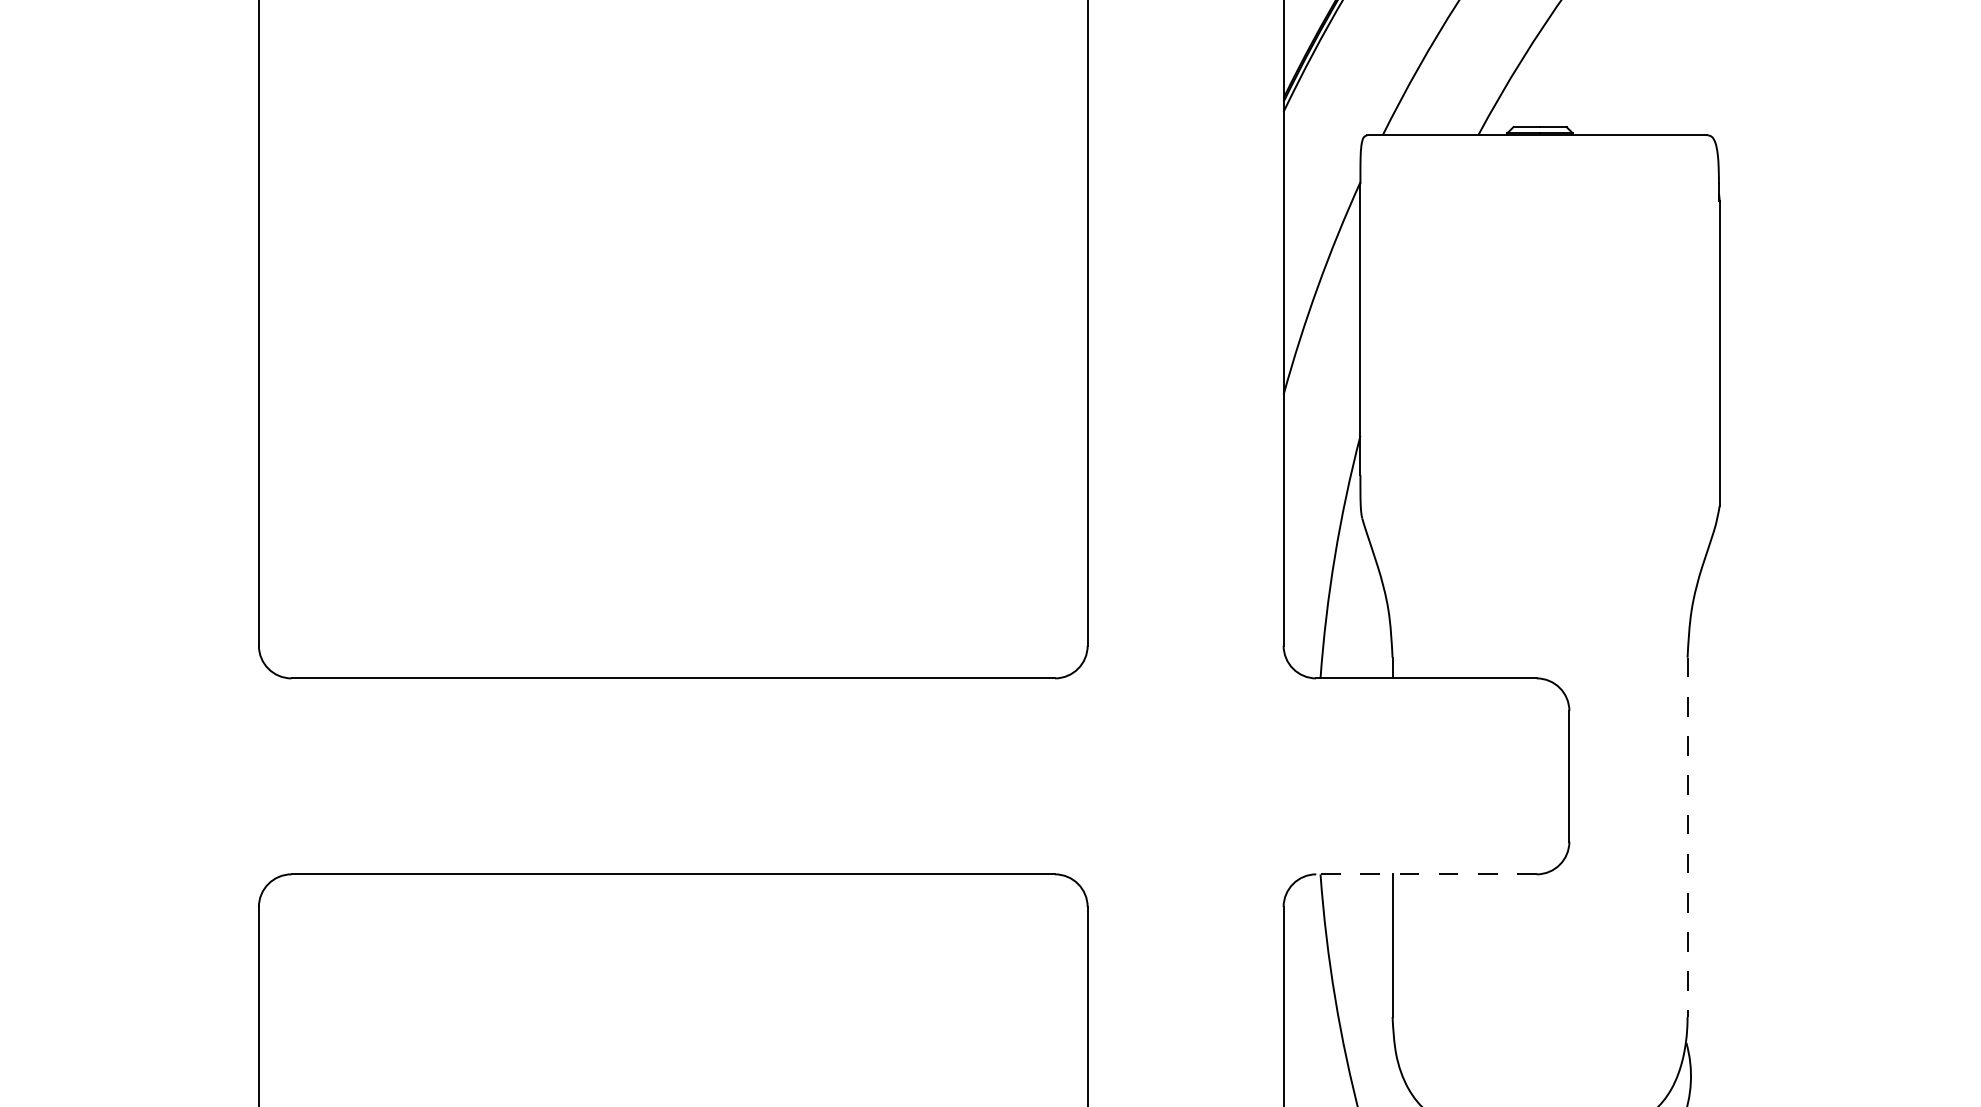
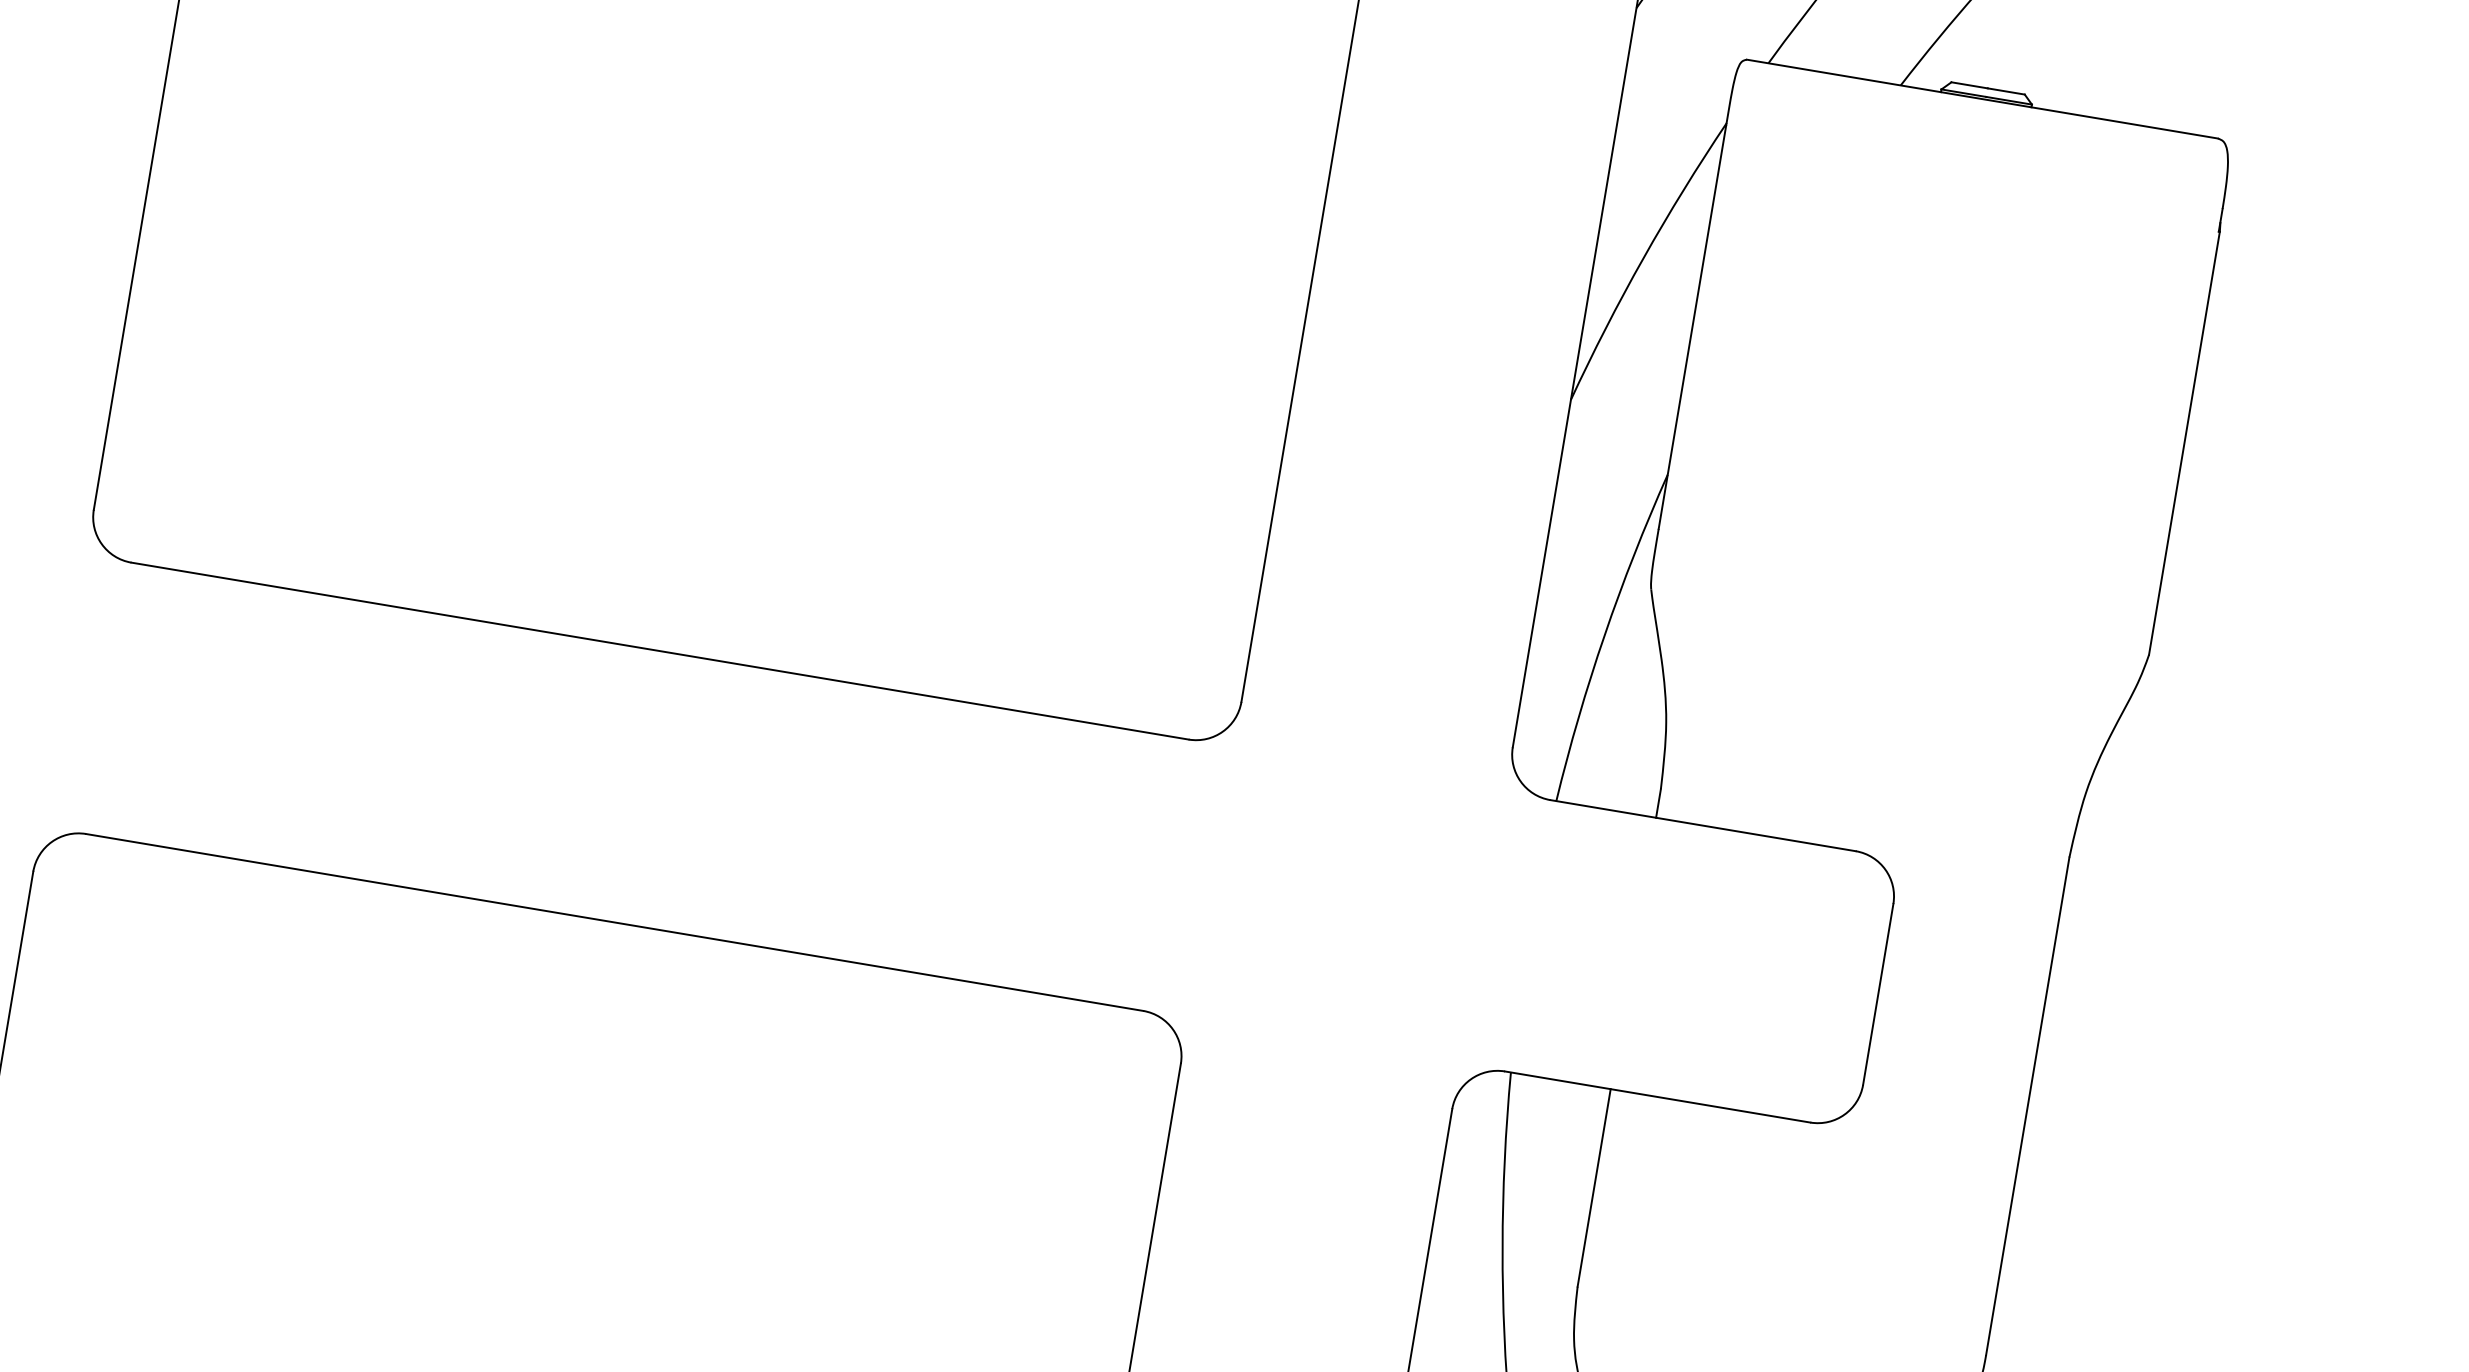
line: (1687, 837) -> (2027, 1106), dashed -> solid
line: (1426, 874) -> (1657, 1097), dashed -> solid

